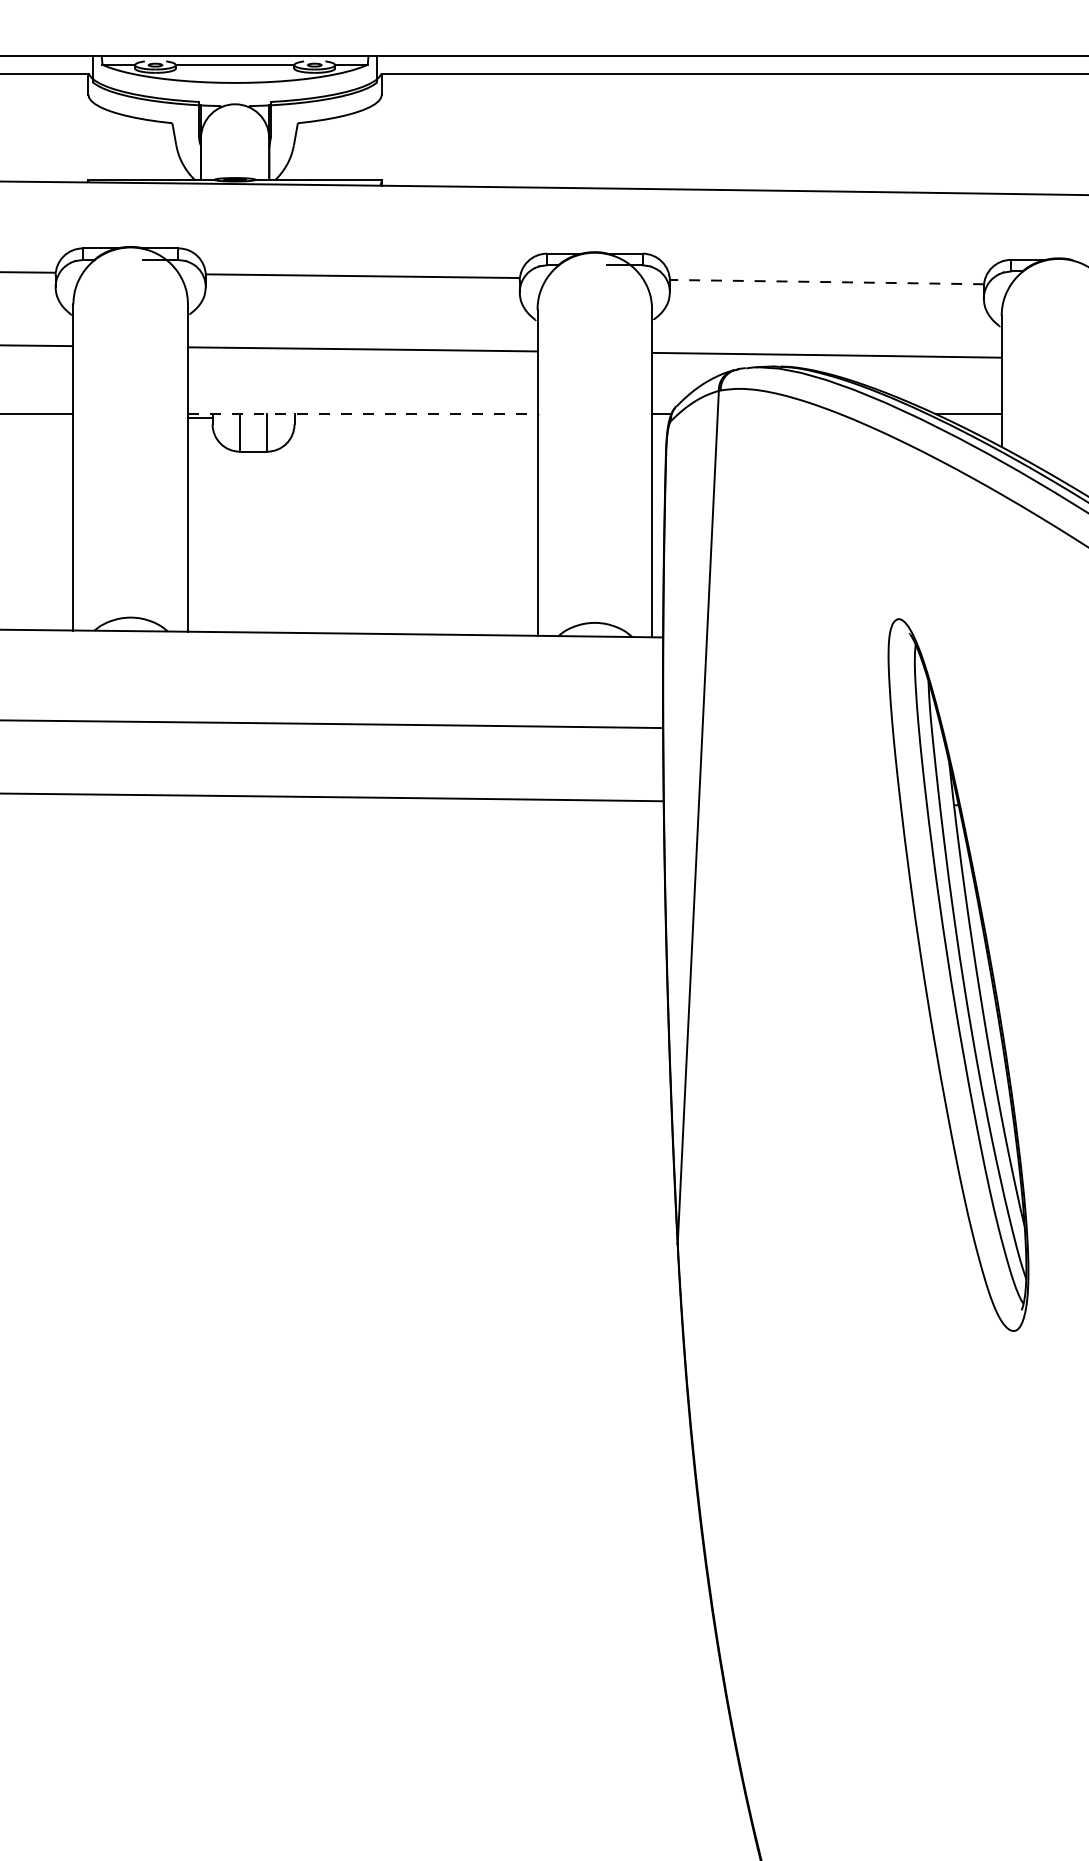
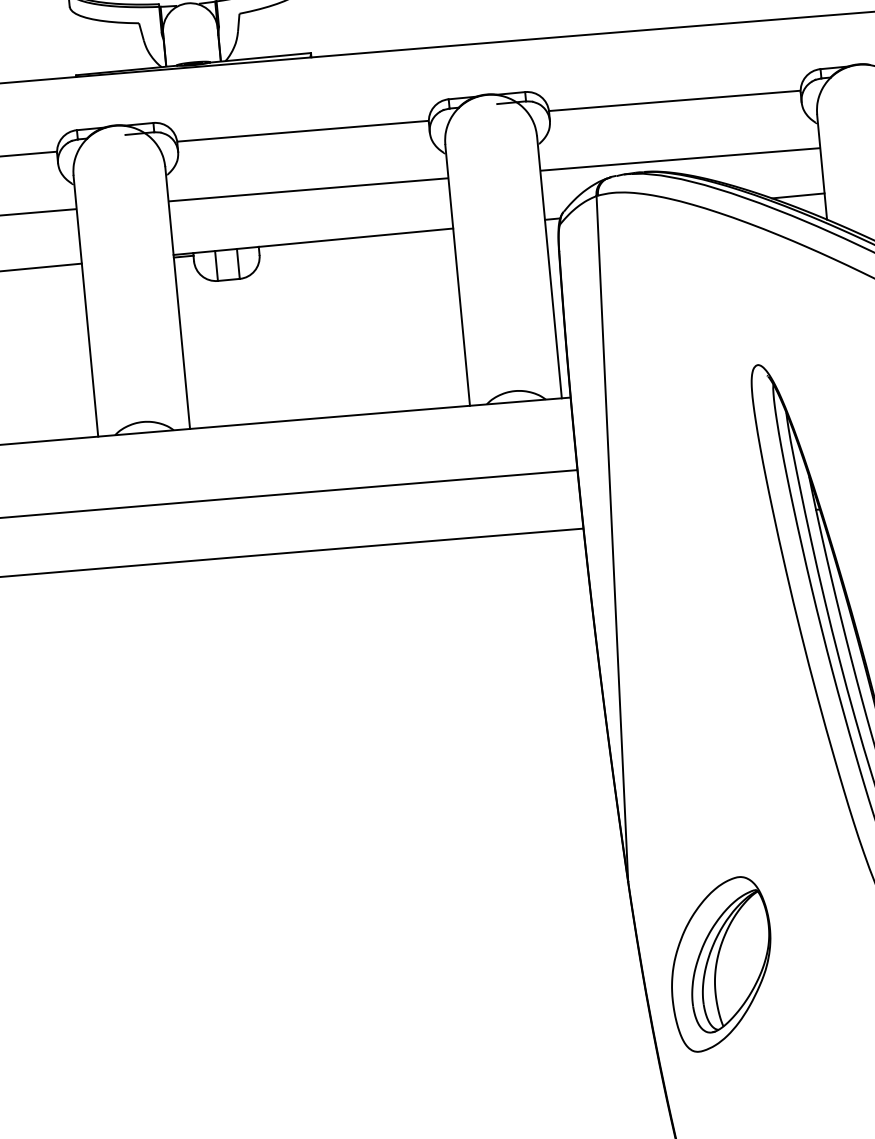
line: (825, 282) -> (673, 101), dashed -> solid
line: (362, 414) -> (313, 241), dashed -> solid
part: (783, 1356) -> (721, 963), added

